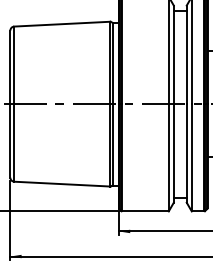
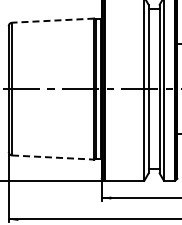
line: (61, 23) -> (52, 20), solid -> dashed
line: (62, 184) -> (53, 157), solid -> dashed

